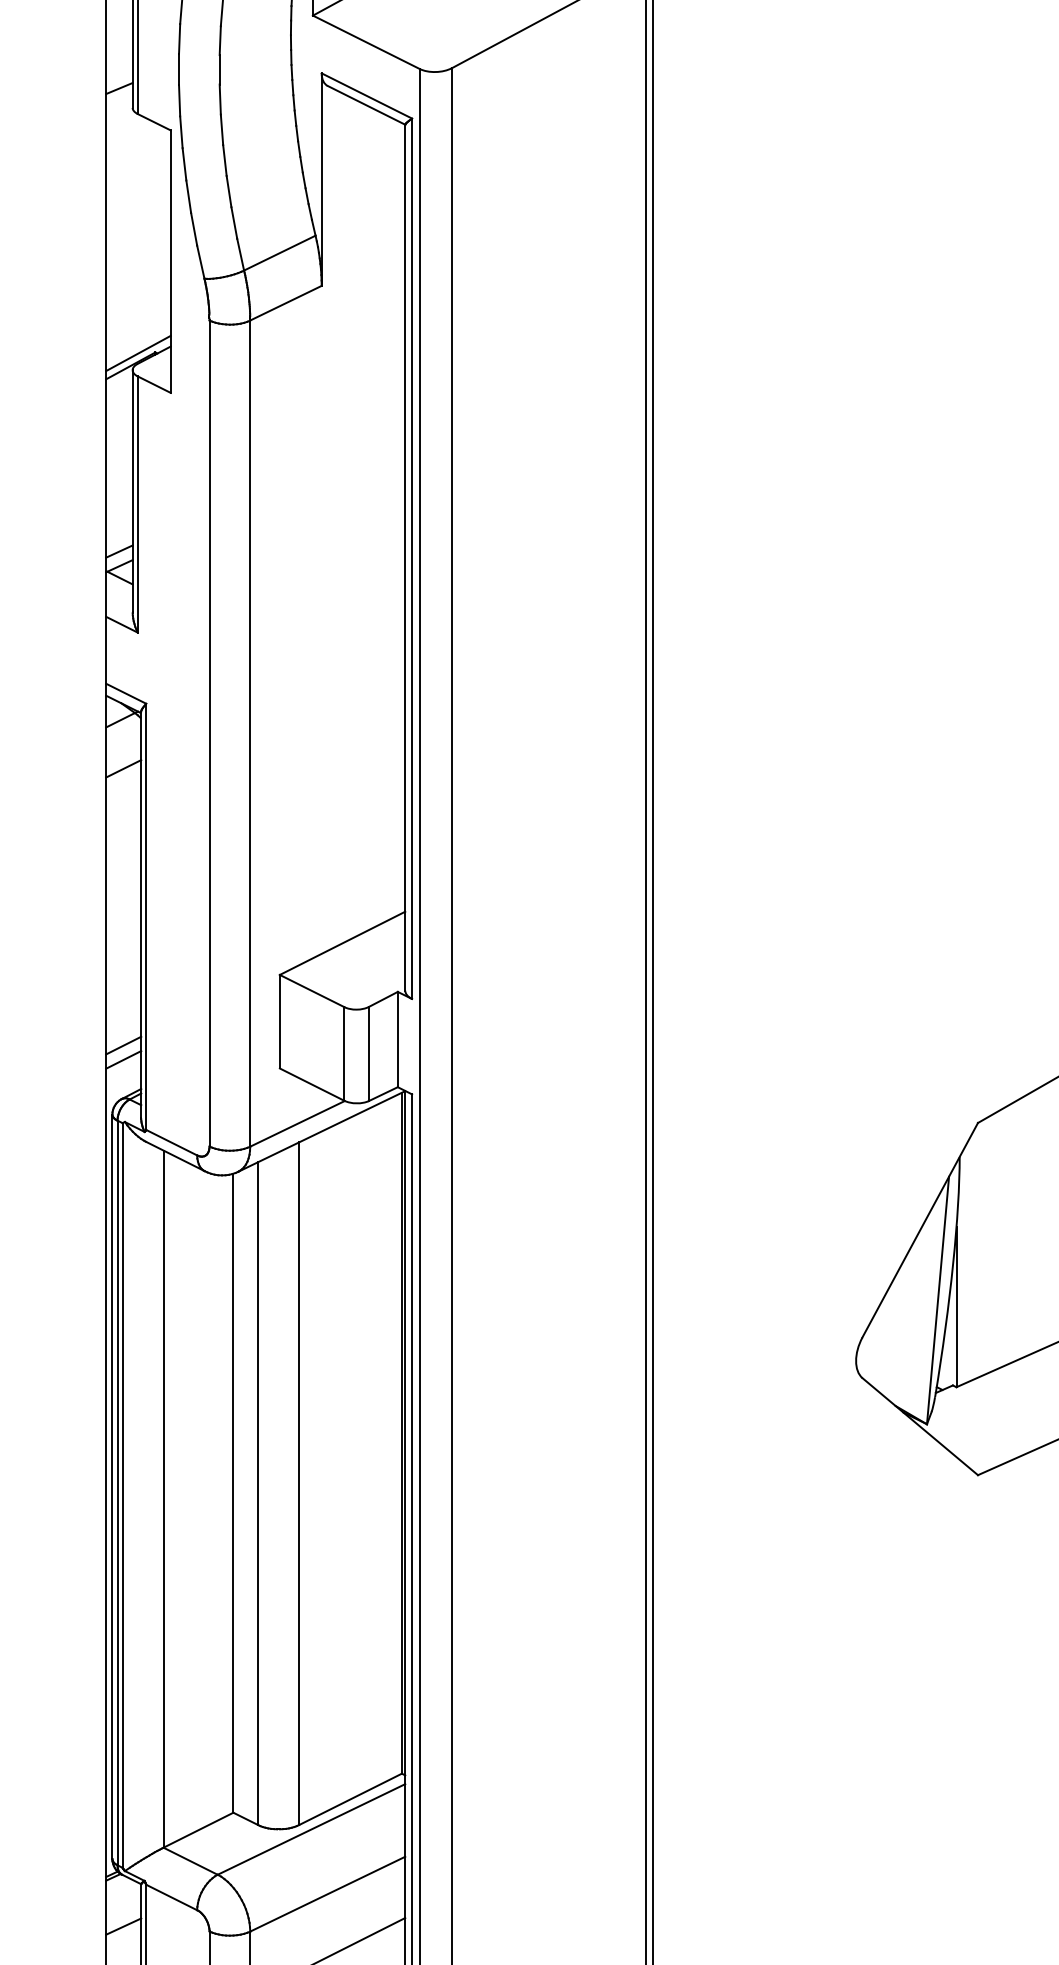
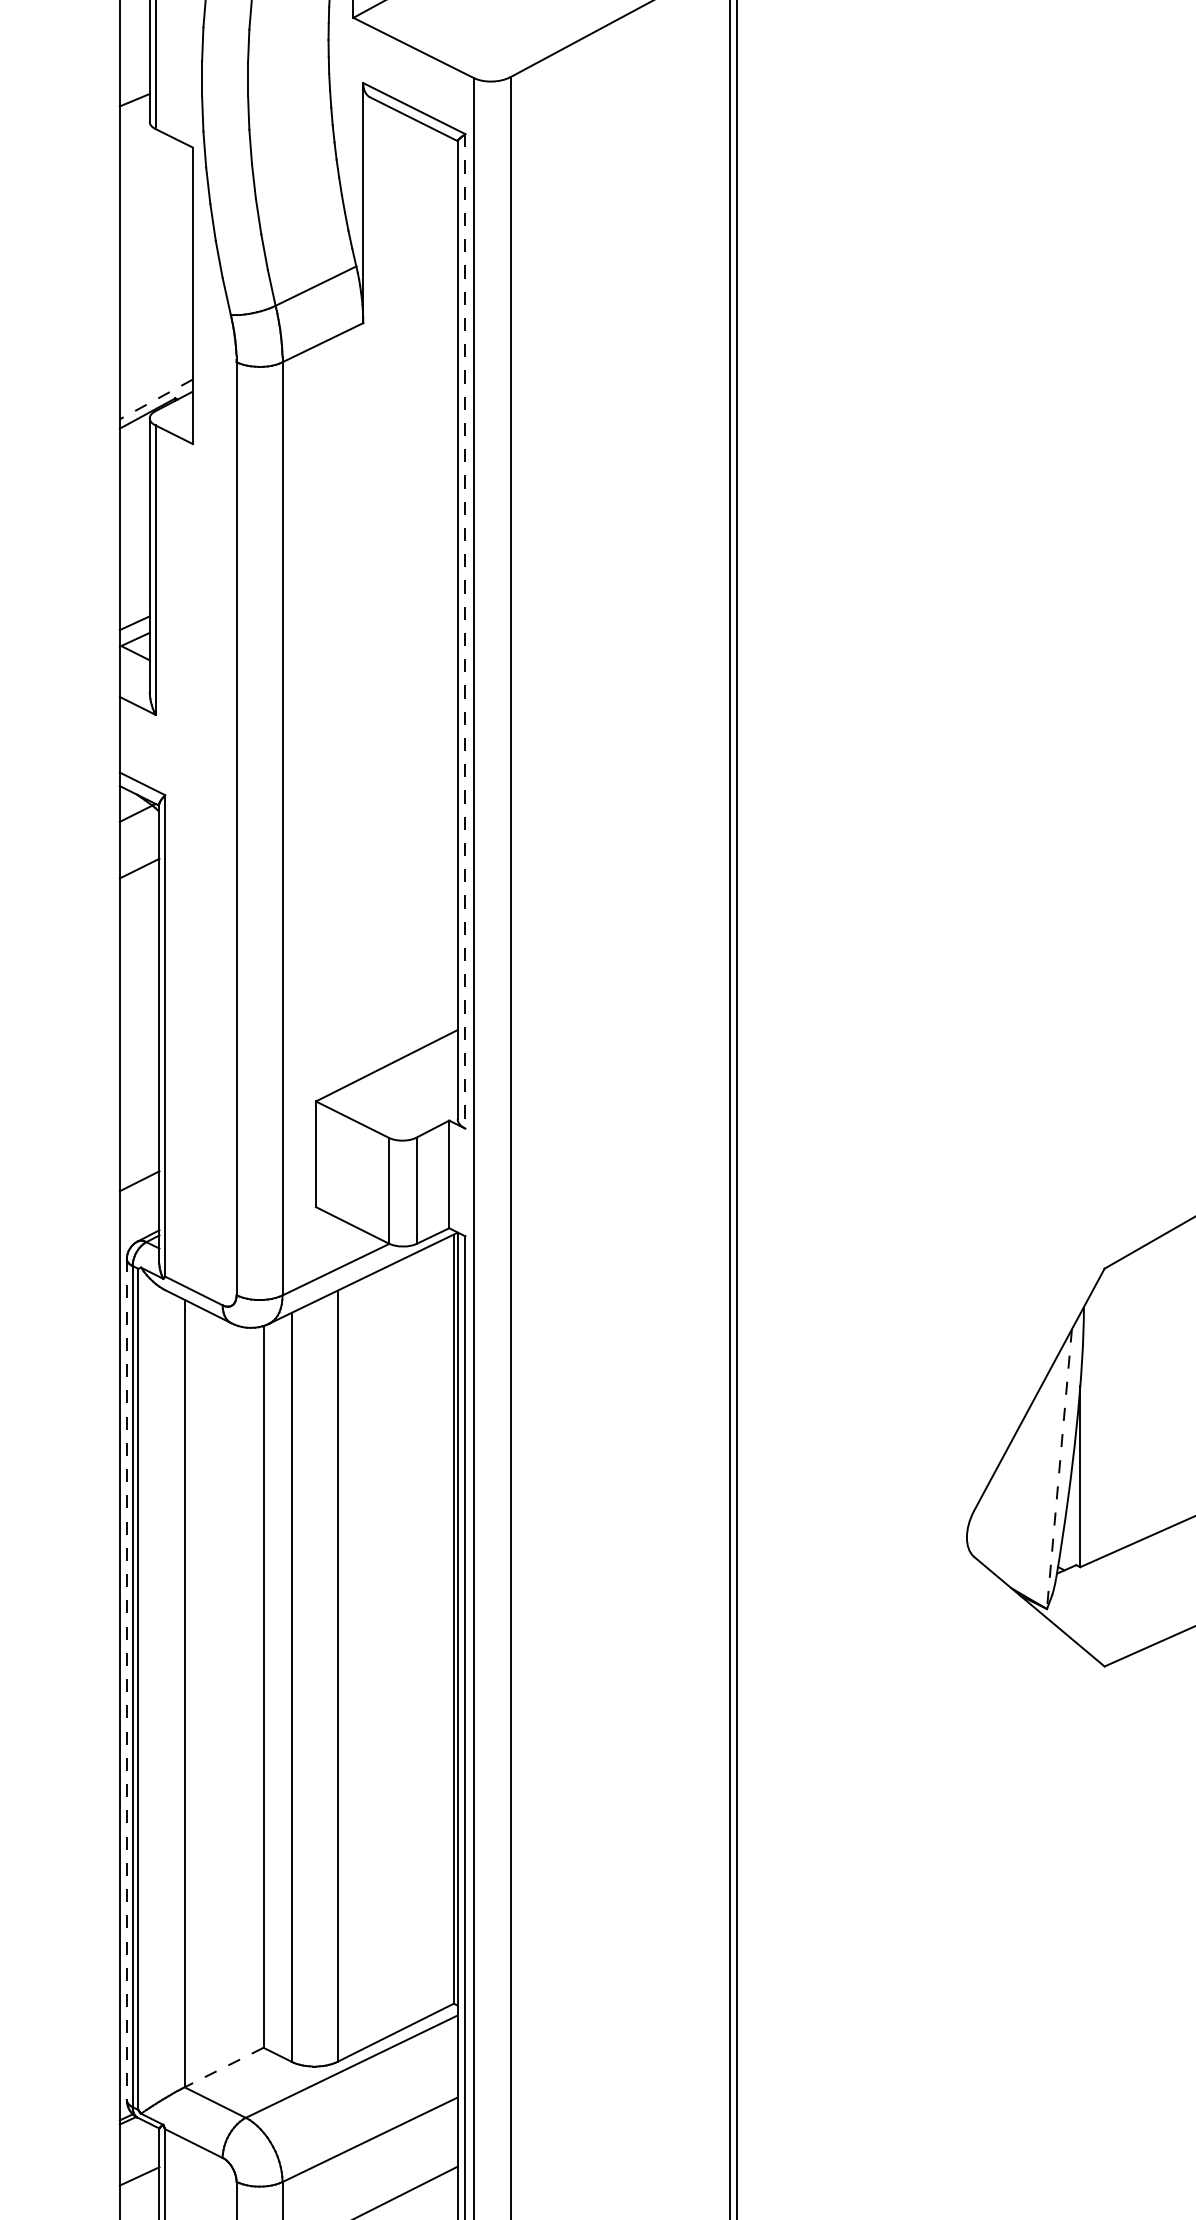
line: (138, 353) -> (156, 399), solid -> dashed
line: (412, 558) -> (465, 631), solid -> dashed
line: (123, 1059) -> (139, 1197), removed
line: (938, 1300) -> (1059, 1469), solid -> dashed
line: (112, 1486) -> (126, 1679), solid -> dashed
line: (197, 1830) -> (223, 2067), solid -> dashed

